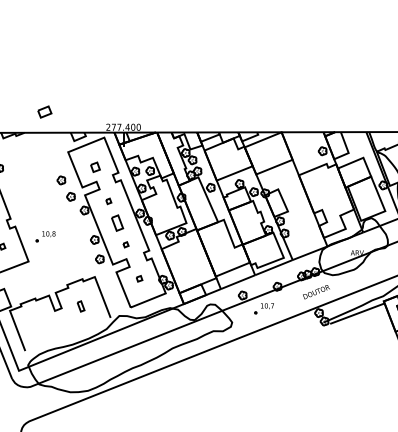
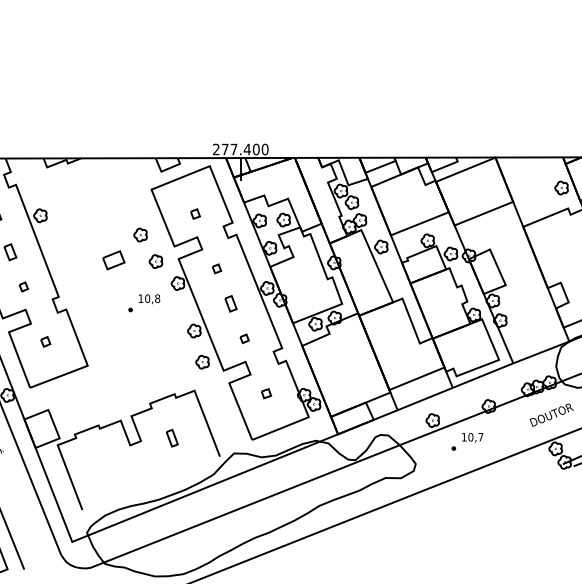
part: (44, 111) -> (113, 259), moved
part: (95, 167) -> (195, 214), size x0.62
part: (117, 222) -> (230, 302), size x0.62
part: (45, 236) -> (143, 302), moved

